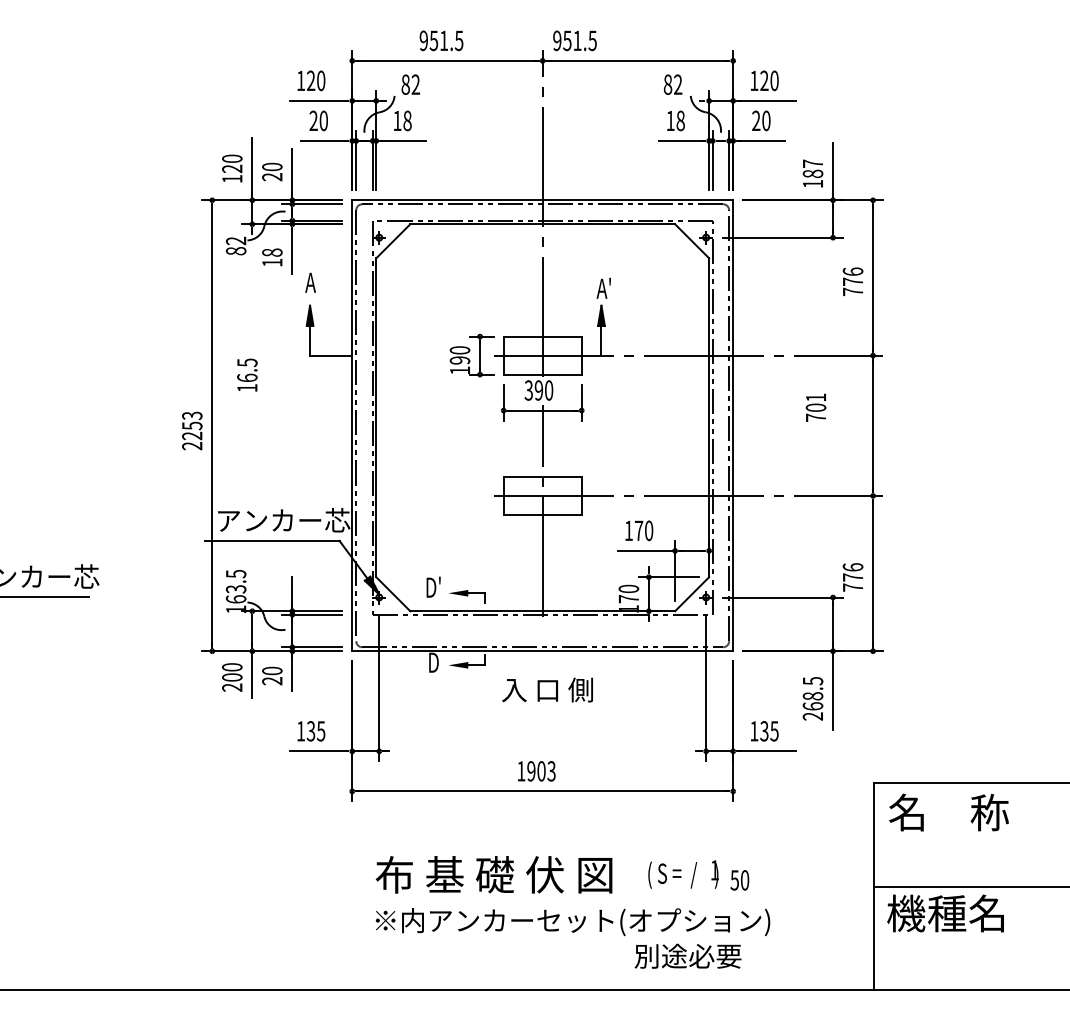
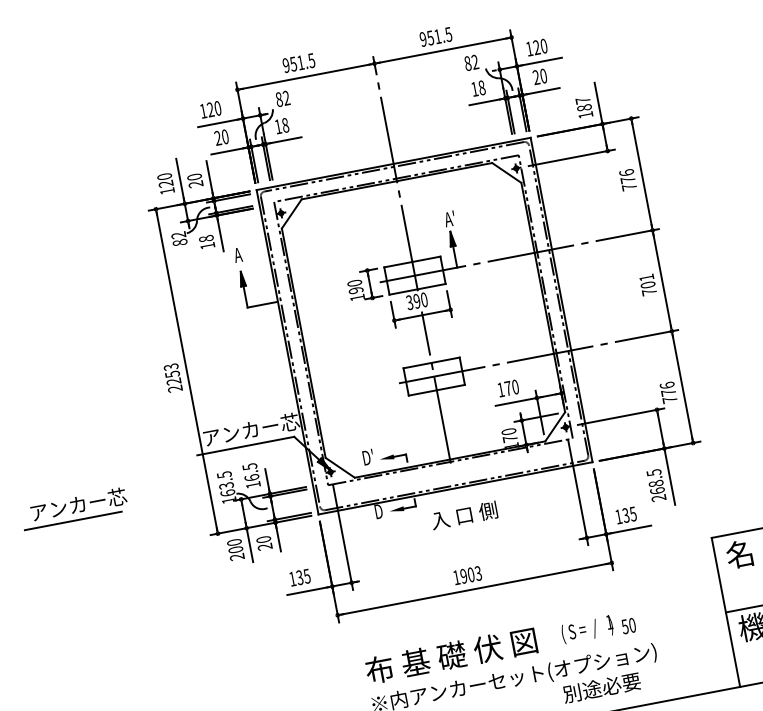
text: (574, 40) -> (435, 36), moved
text: (247, 374) -> (251, 475), moved
text: (815, 407) -> (647, 284), moved

